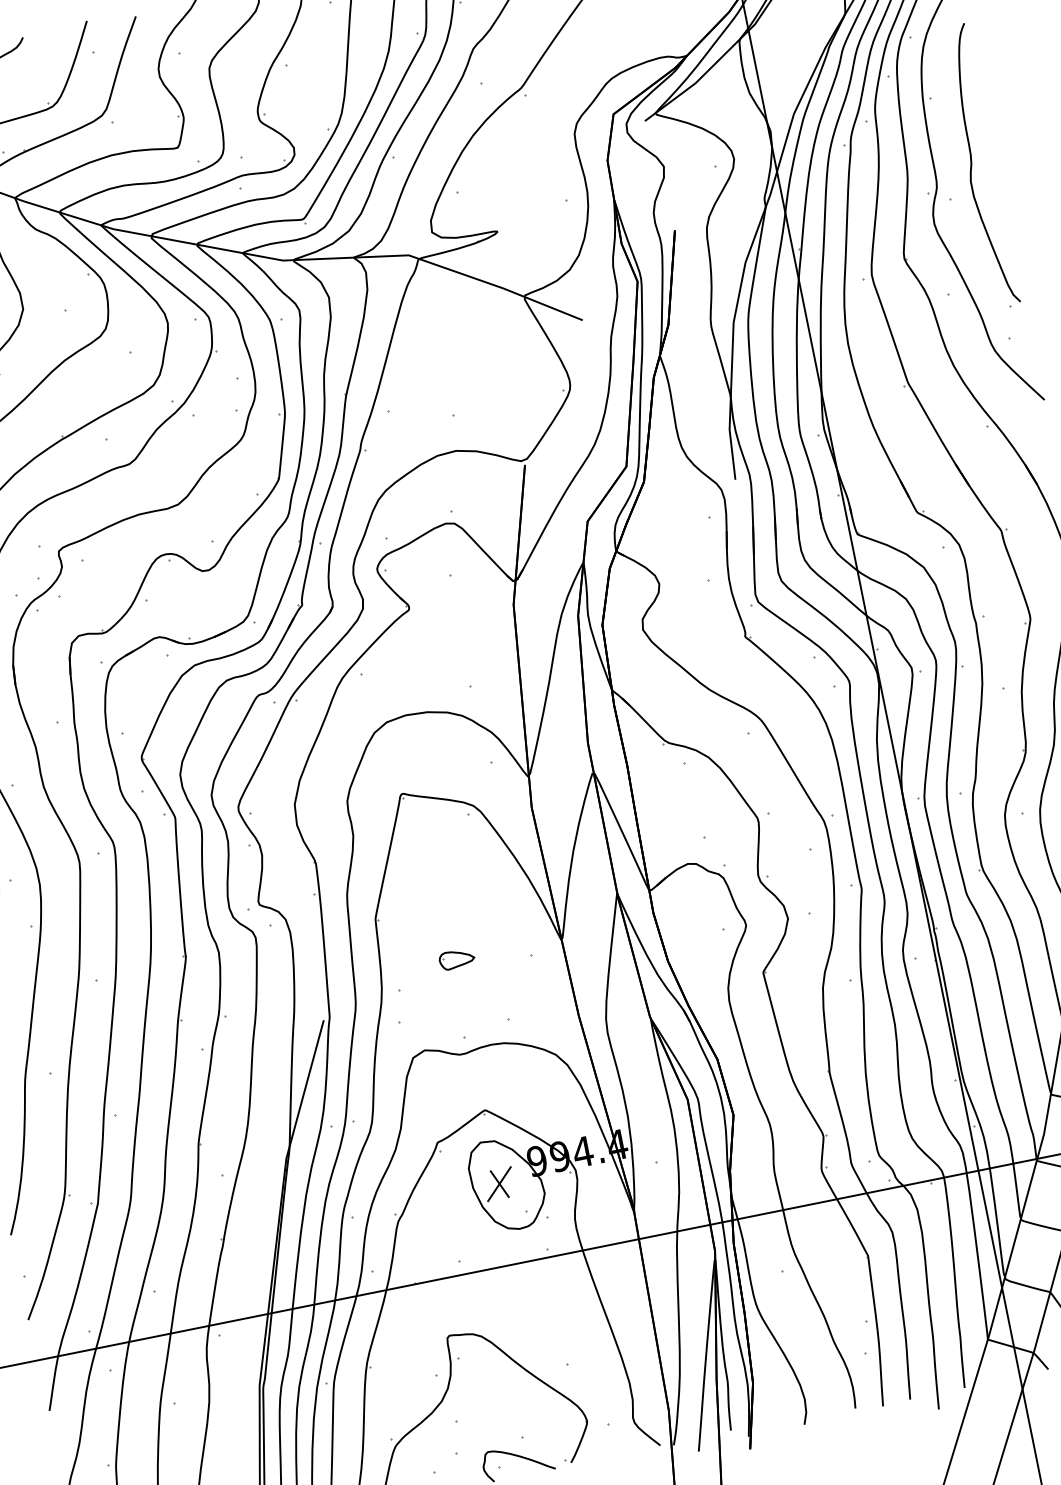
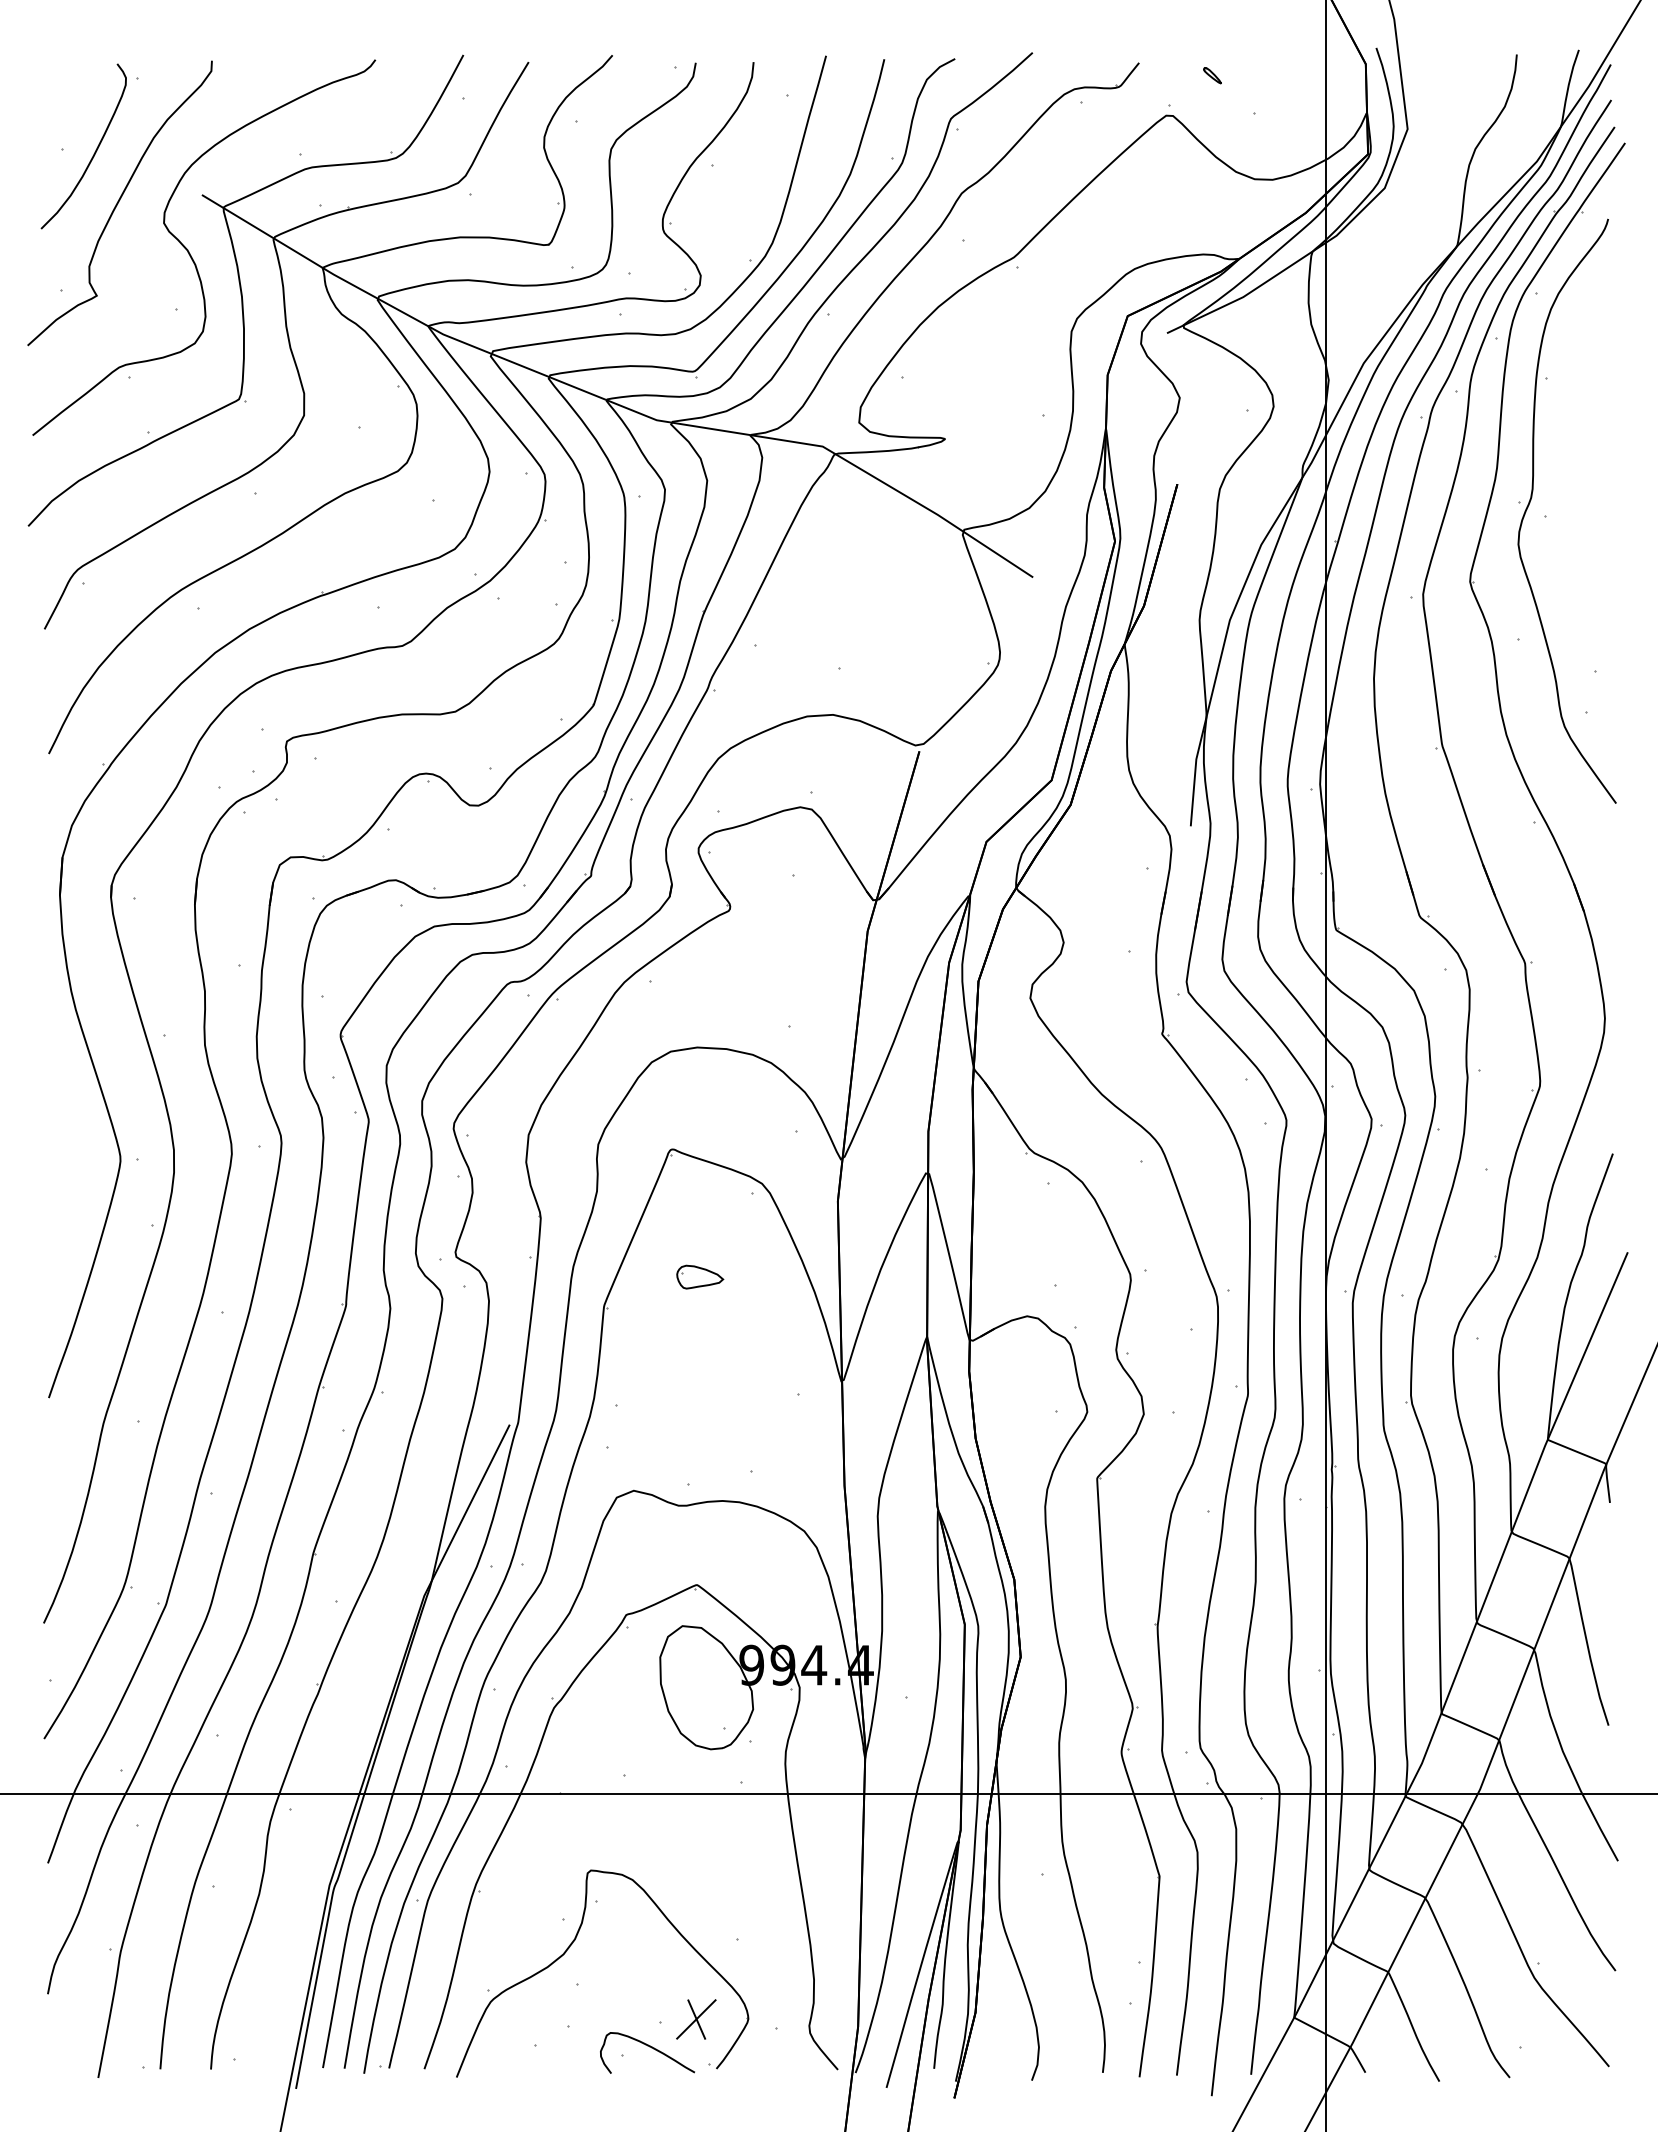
curve: (972, 165) -> (1583, 477), removed
part: (457, 958) -> (700, 1276), moved
part: (499, 1184) -> (696, 2019), moved

